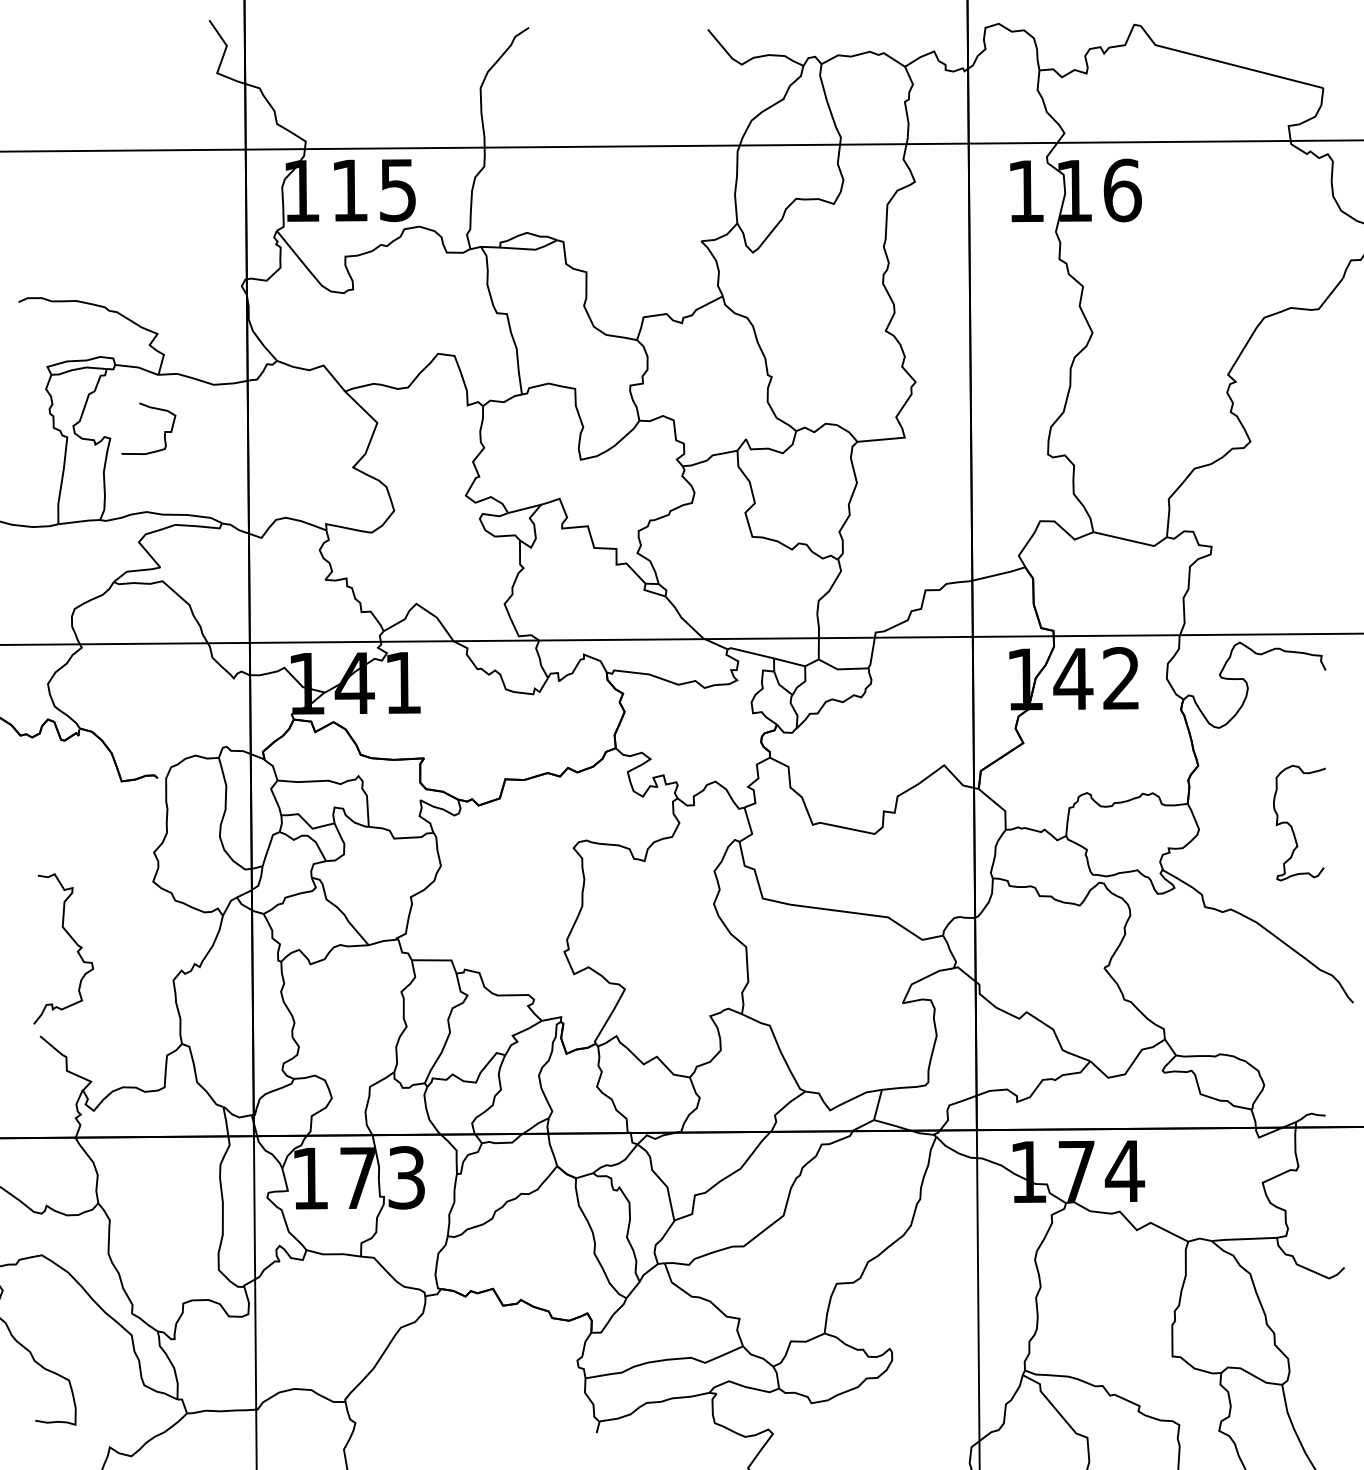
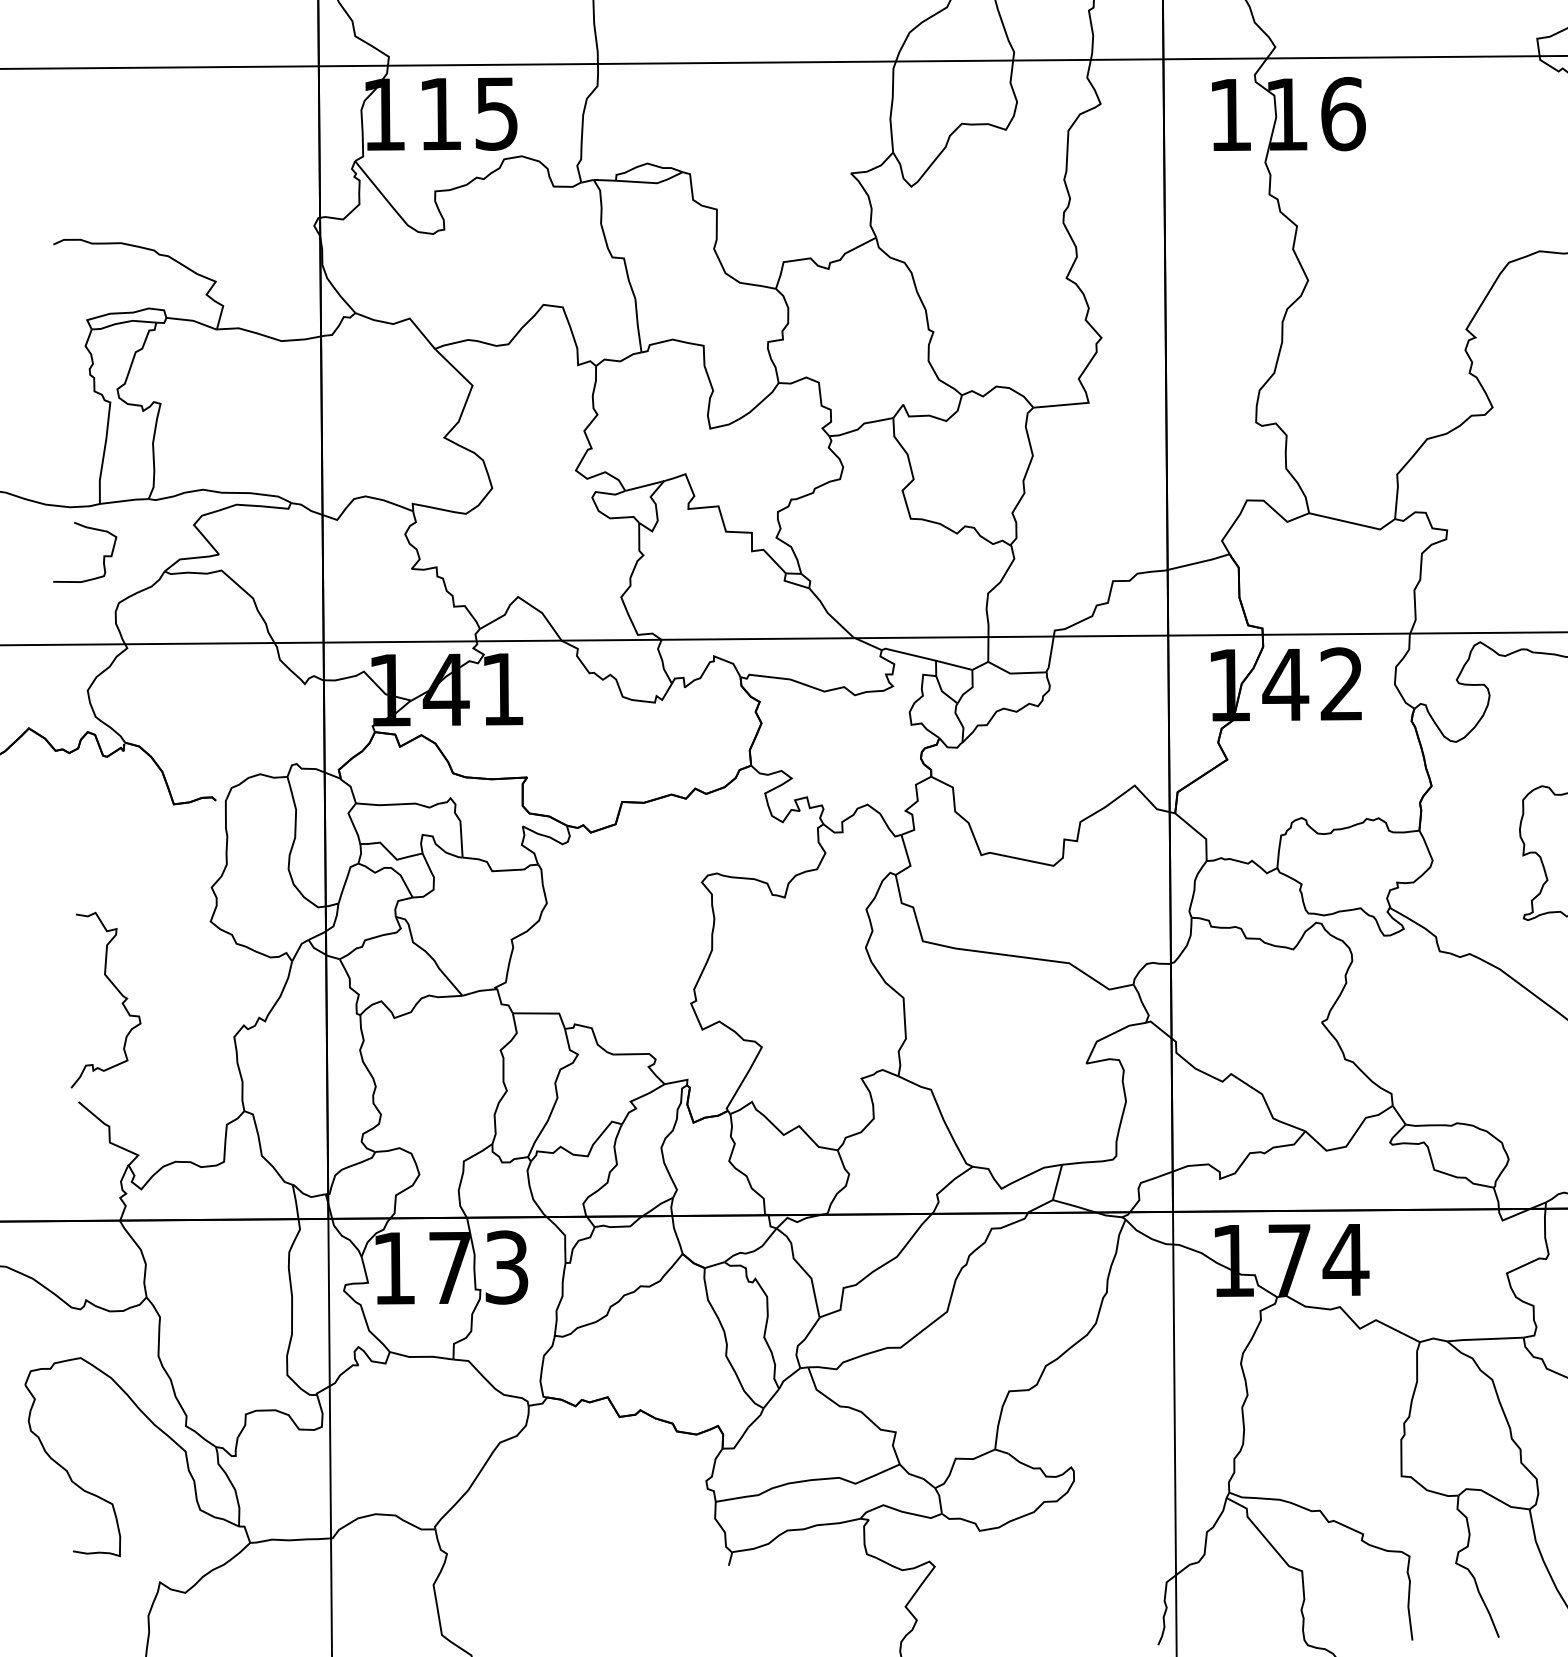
curve: (164, 431) -> (103, 555), moved

